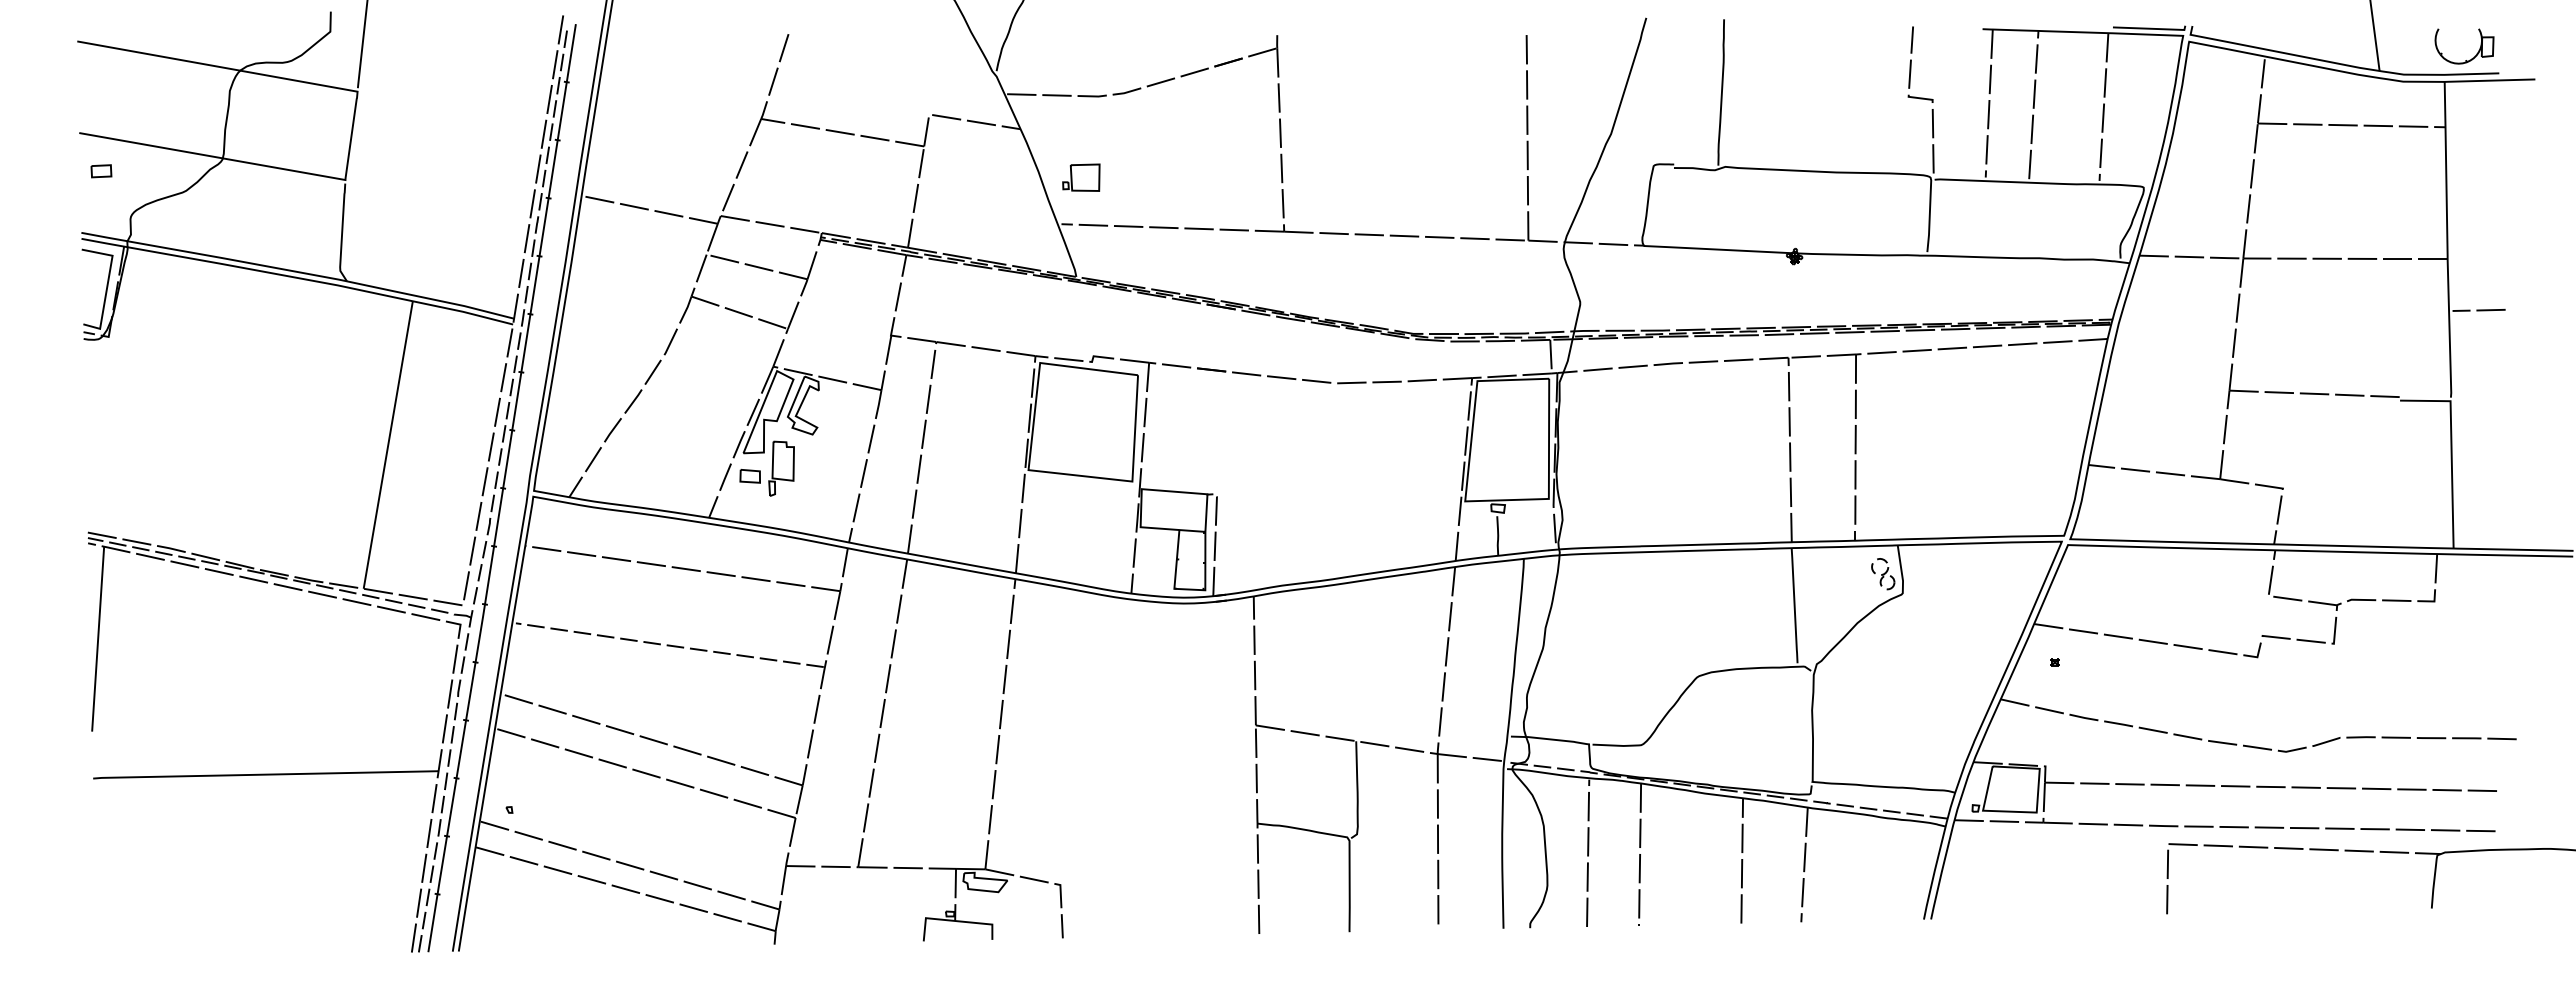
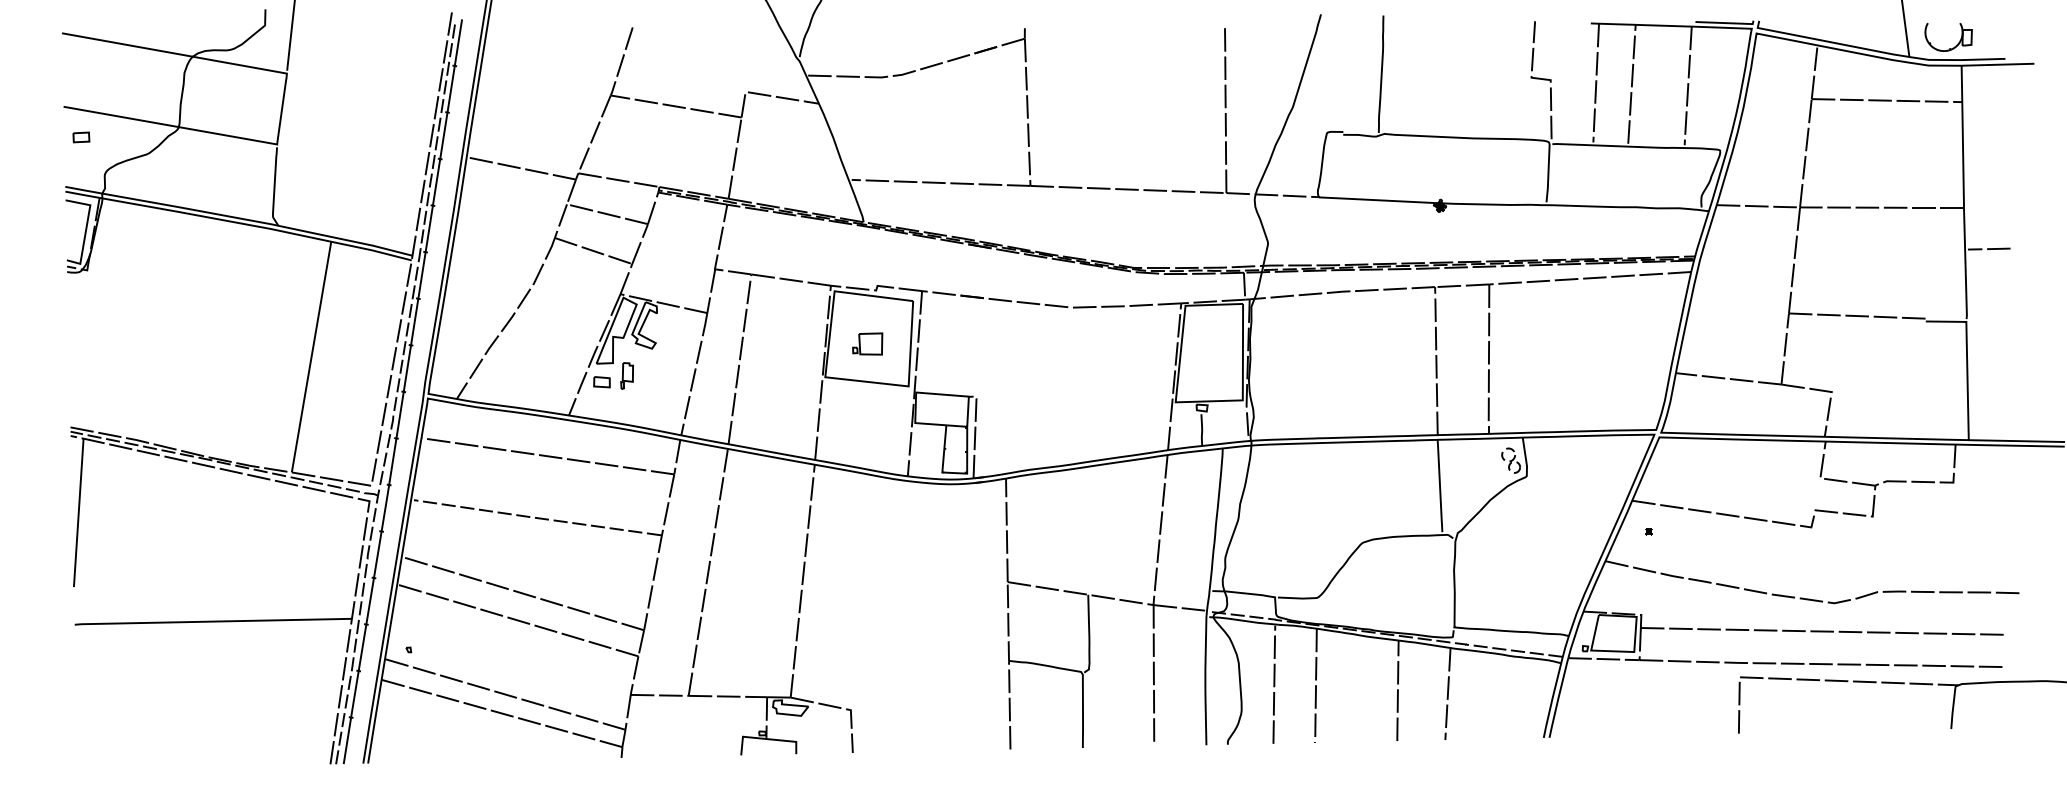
part: (2476, 53) -> (1958, 42), moved
part: (1081, 177) -> (867, 343), moved
part: (781, 468) -> (627, 375), size x0.6

